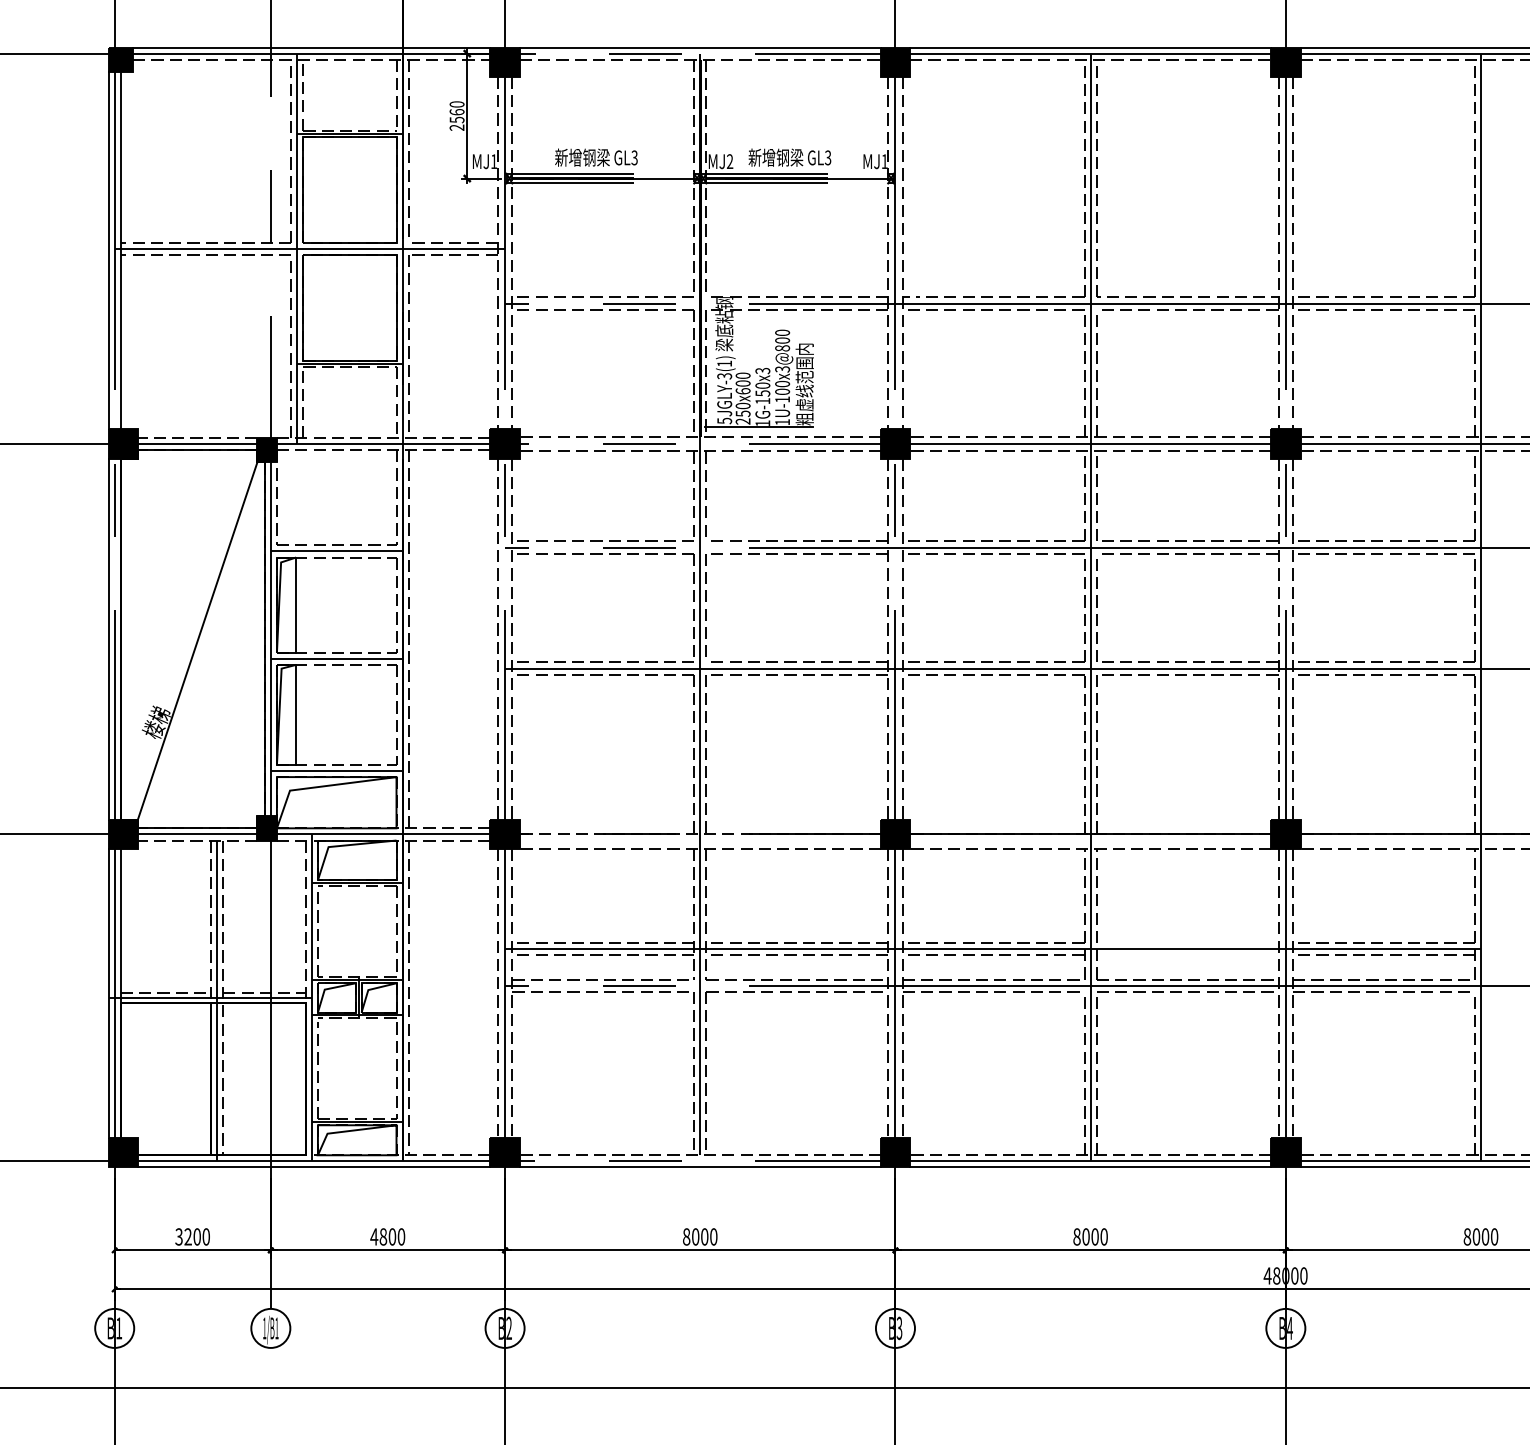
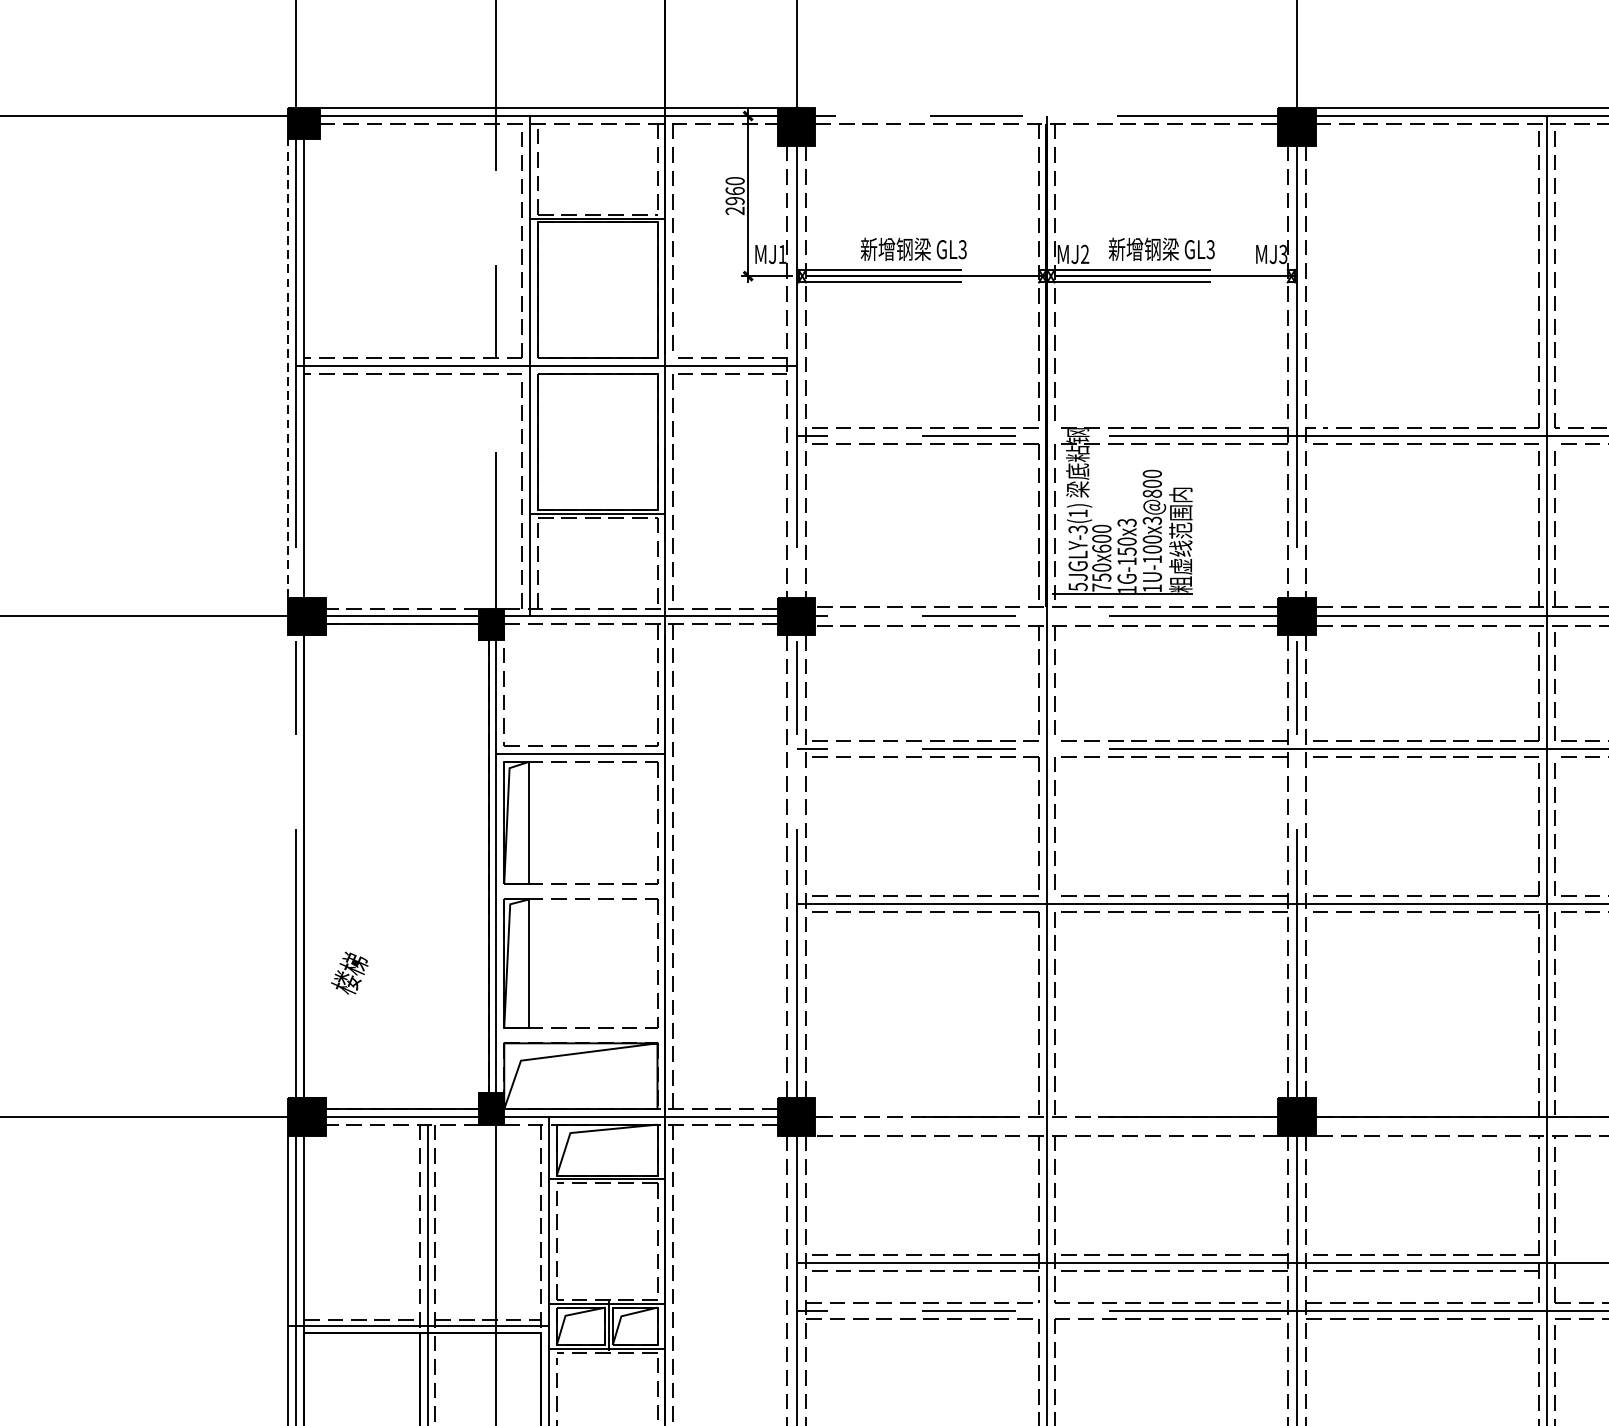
line: (699, 47) -> (1045, 108), removed
text: (456, 119) -> (734, 200), 2560 -> 2960
text: (884, 161) -> (1283, 254), MJ1 -> MJ3
line: (108, 250) -> (288, 368), solid -> dashed
text: (742, 421) -> (1100, 587), 250x600 -> 750x600
line: (108, 638) -> (288, 865), removed
line: (197, 640) -> (402, 868), removed
line: (336, 658) -> (580, 891), removed
line: (336, 771) -> (580, 1036), removed

